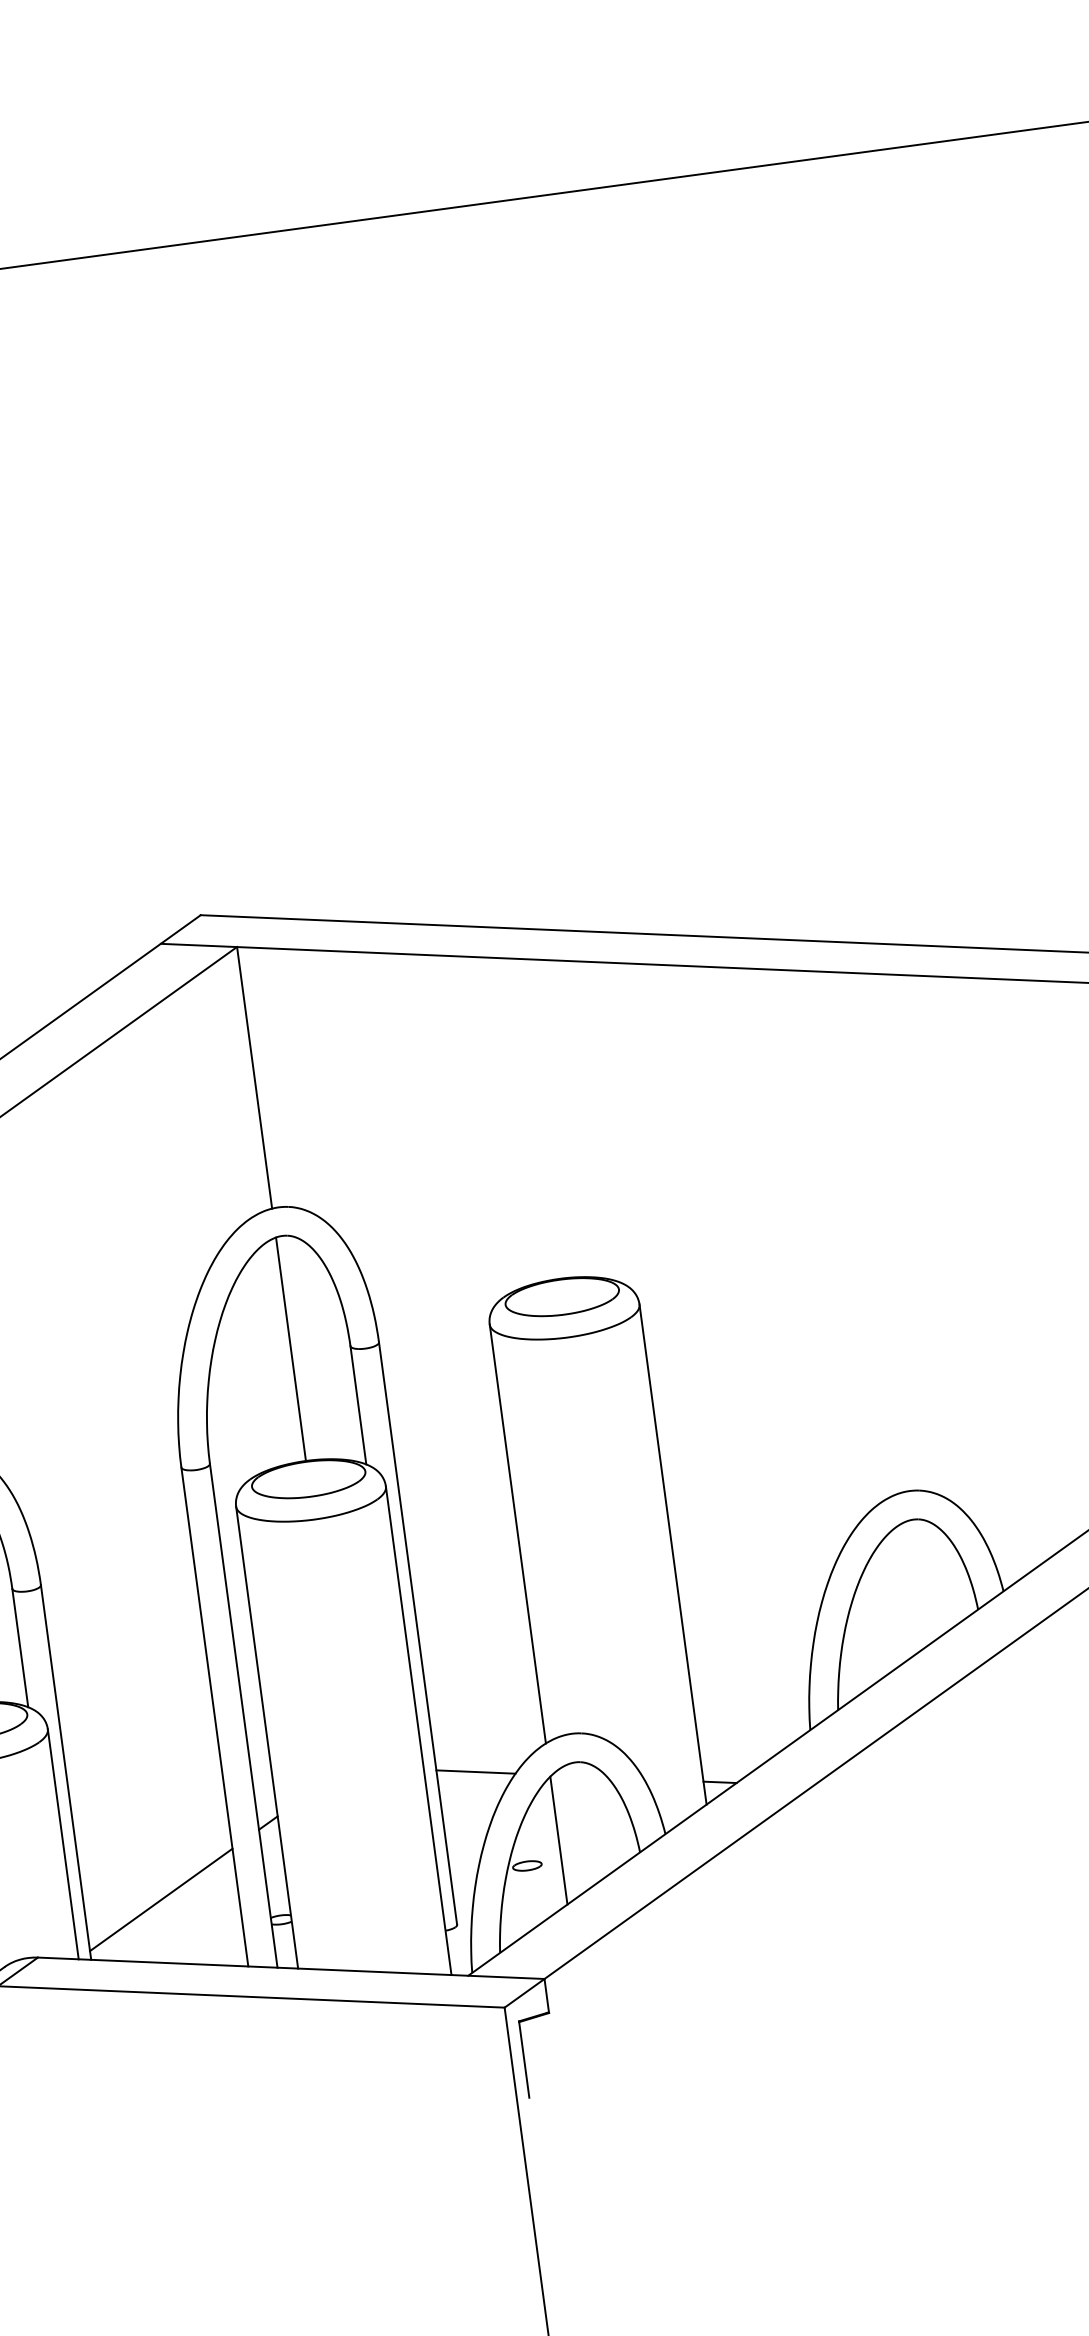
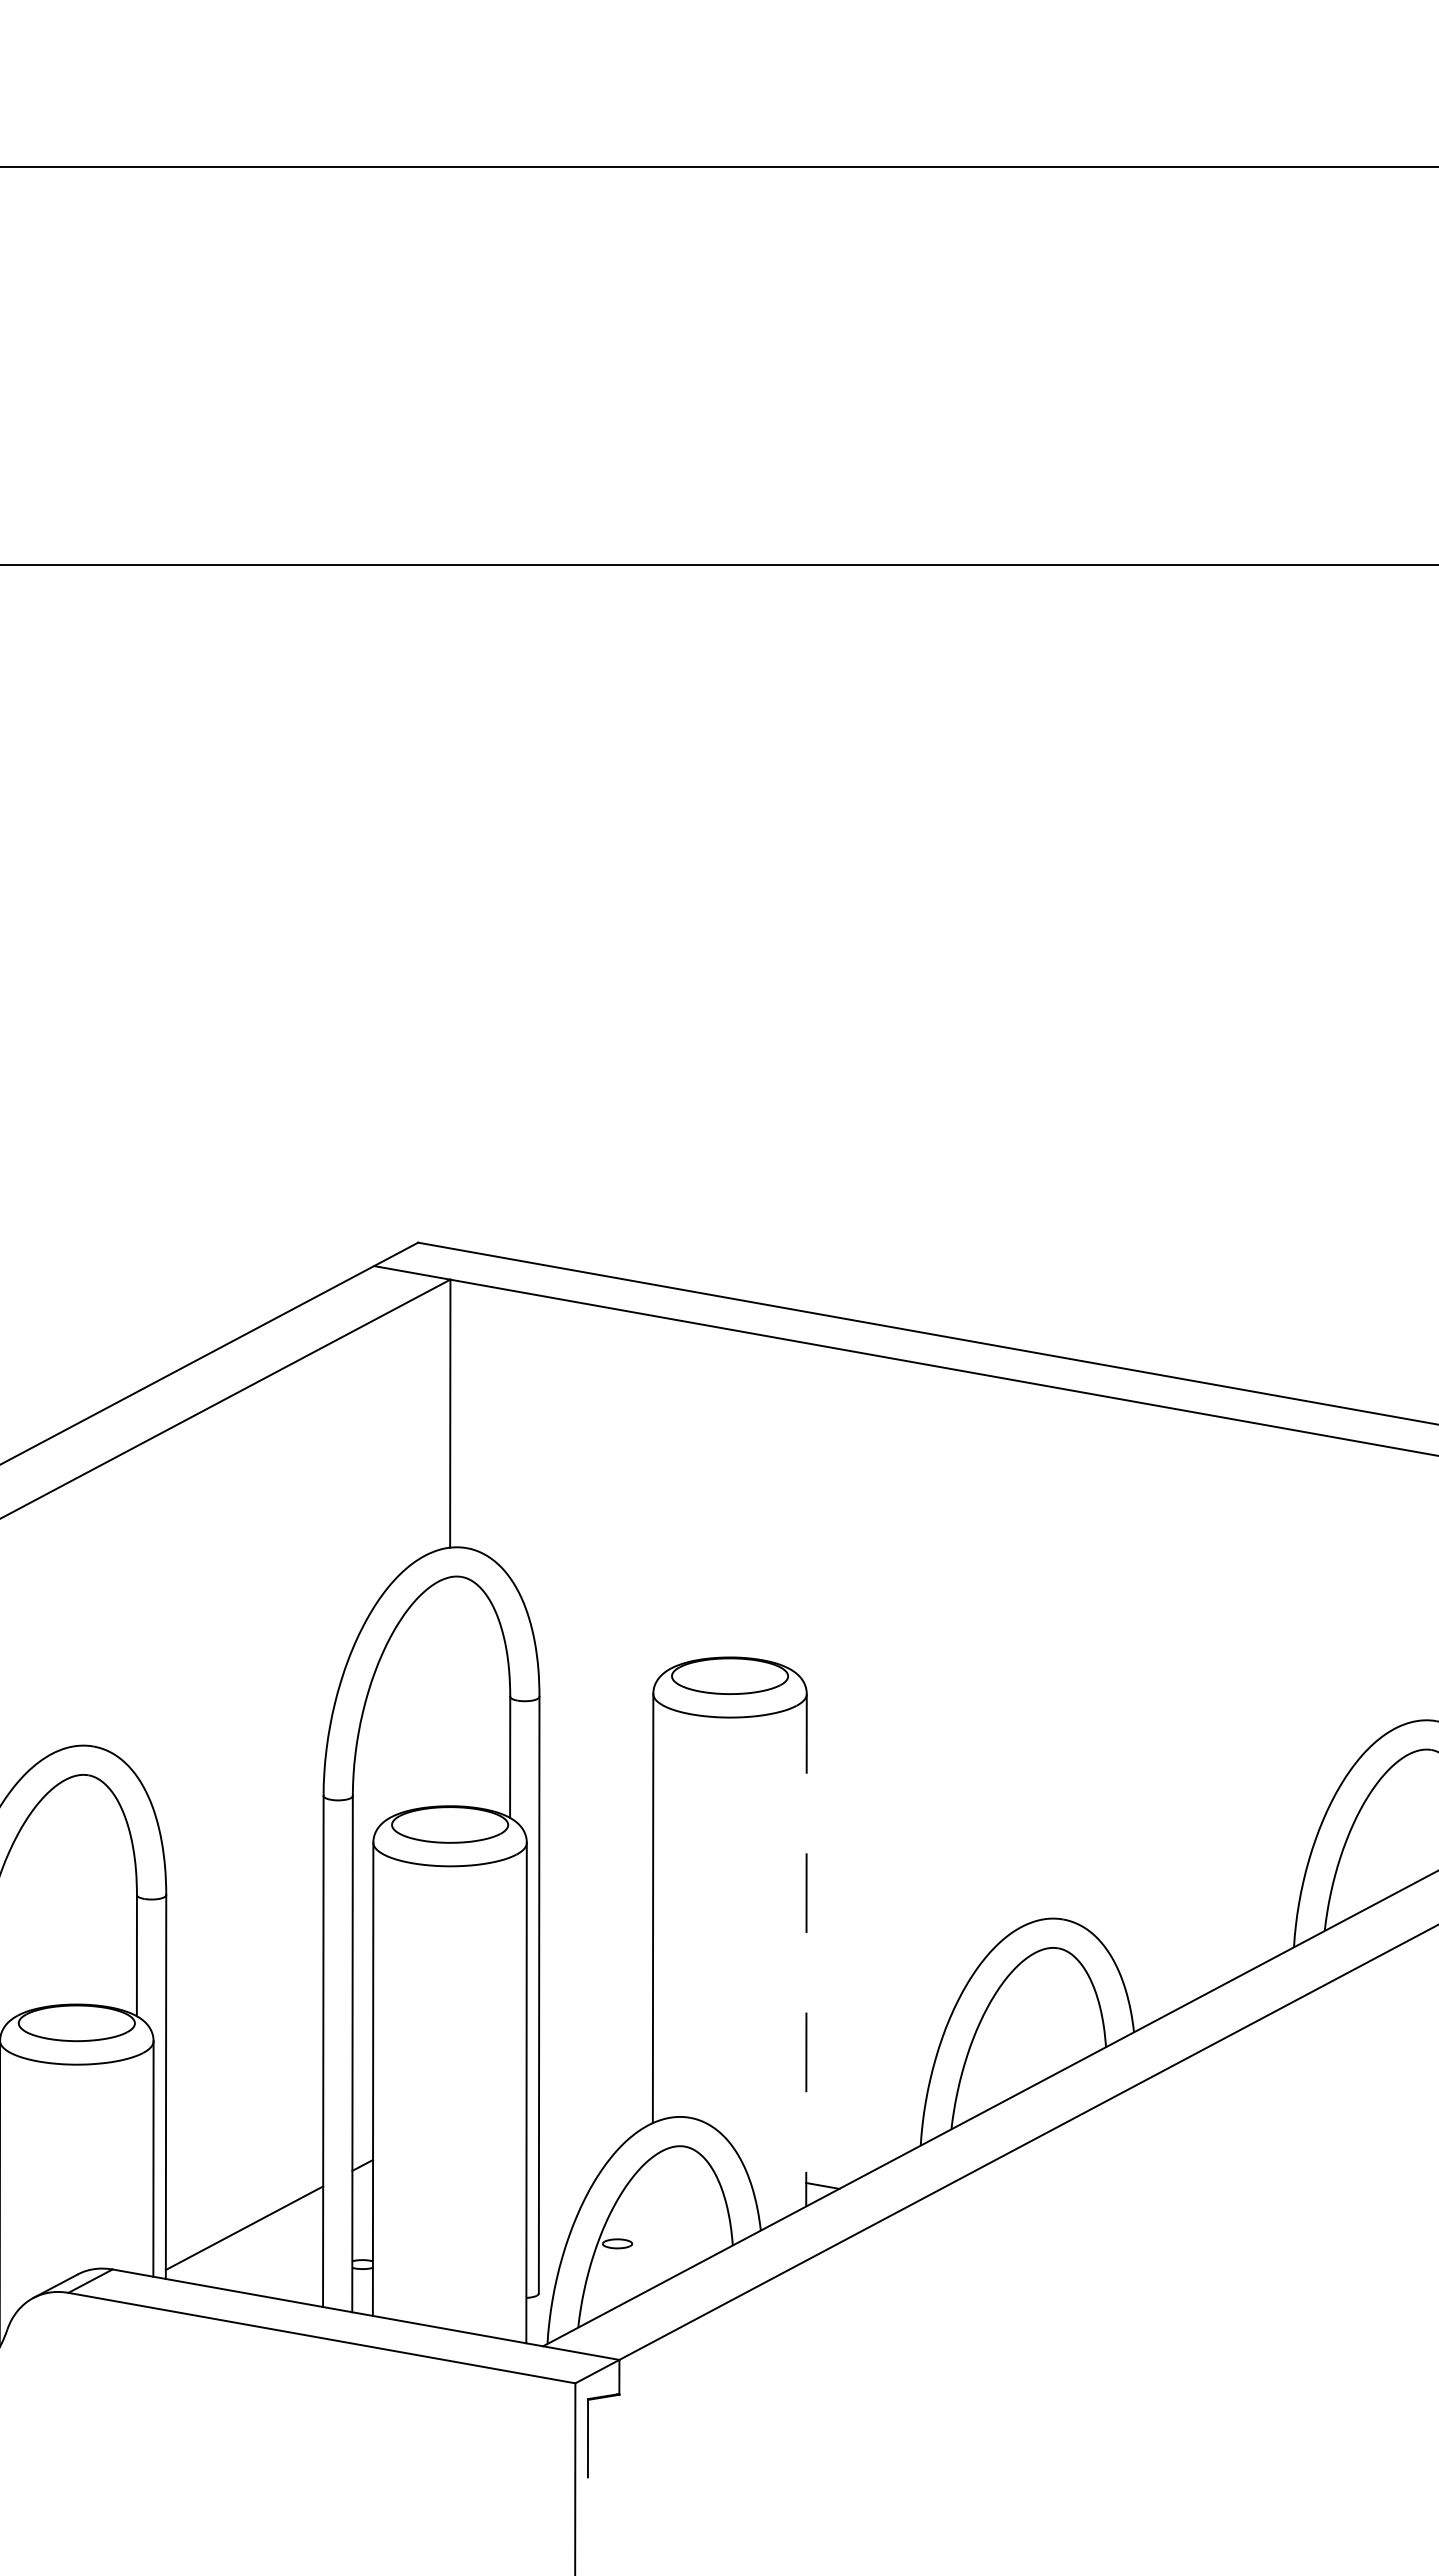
line: (290, 1349) -> (449, 1691), removed
line: (673, 1554) -> (806, 1950), solid -> dashed
line: (475, 1772) -> (578, 2142), removed
line: (558, 1840) -> (652, 2222), removed

